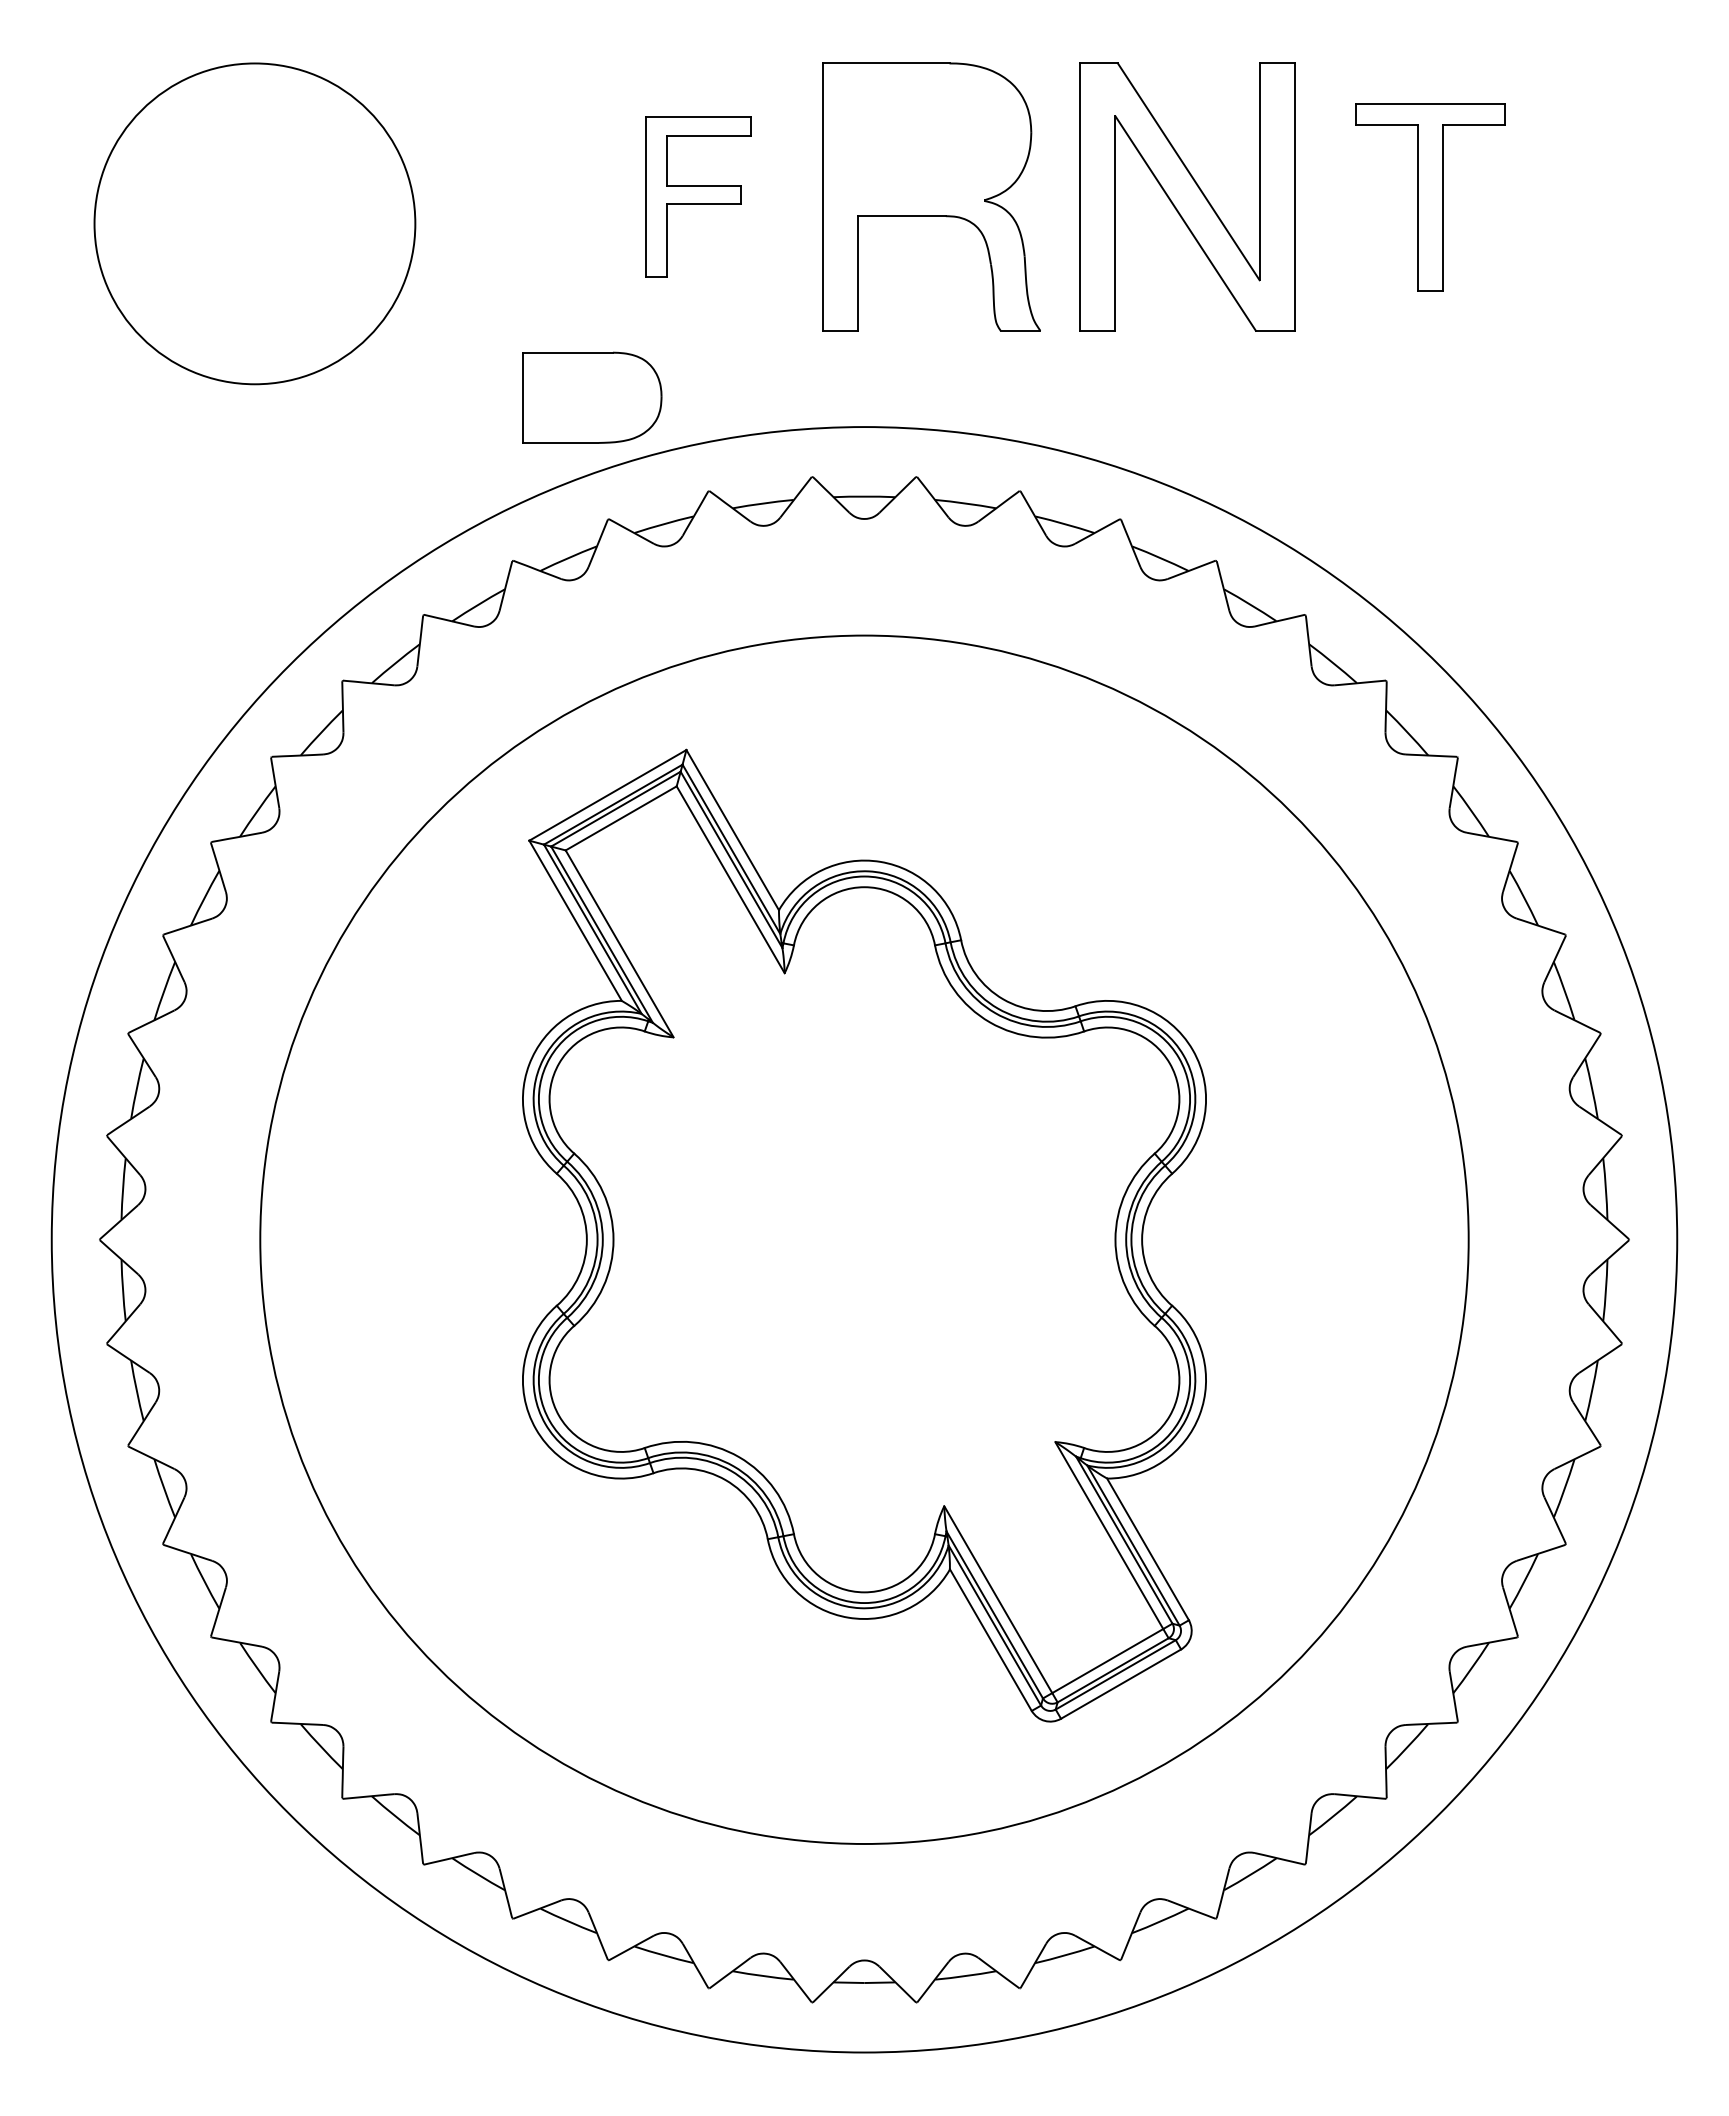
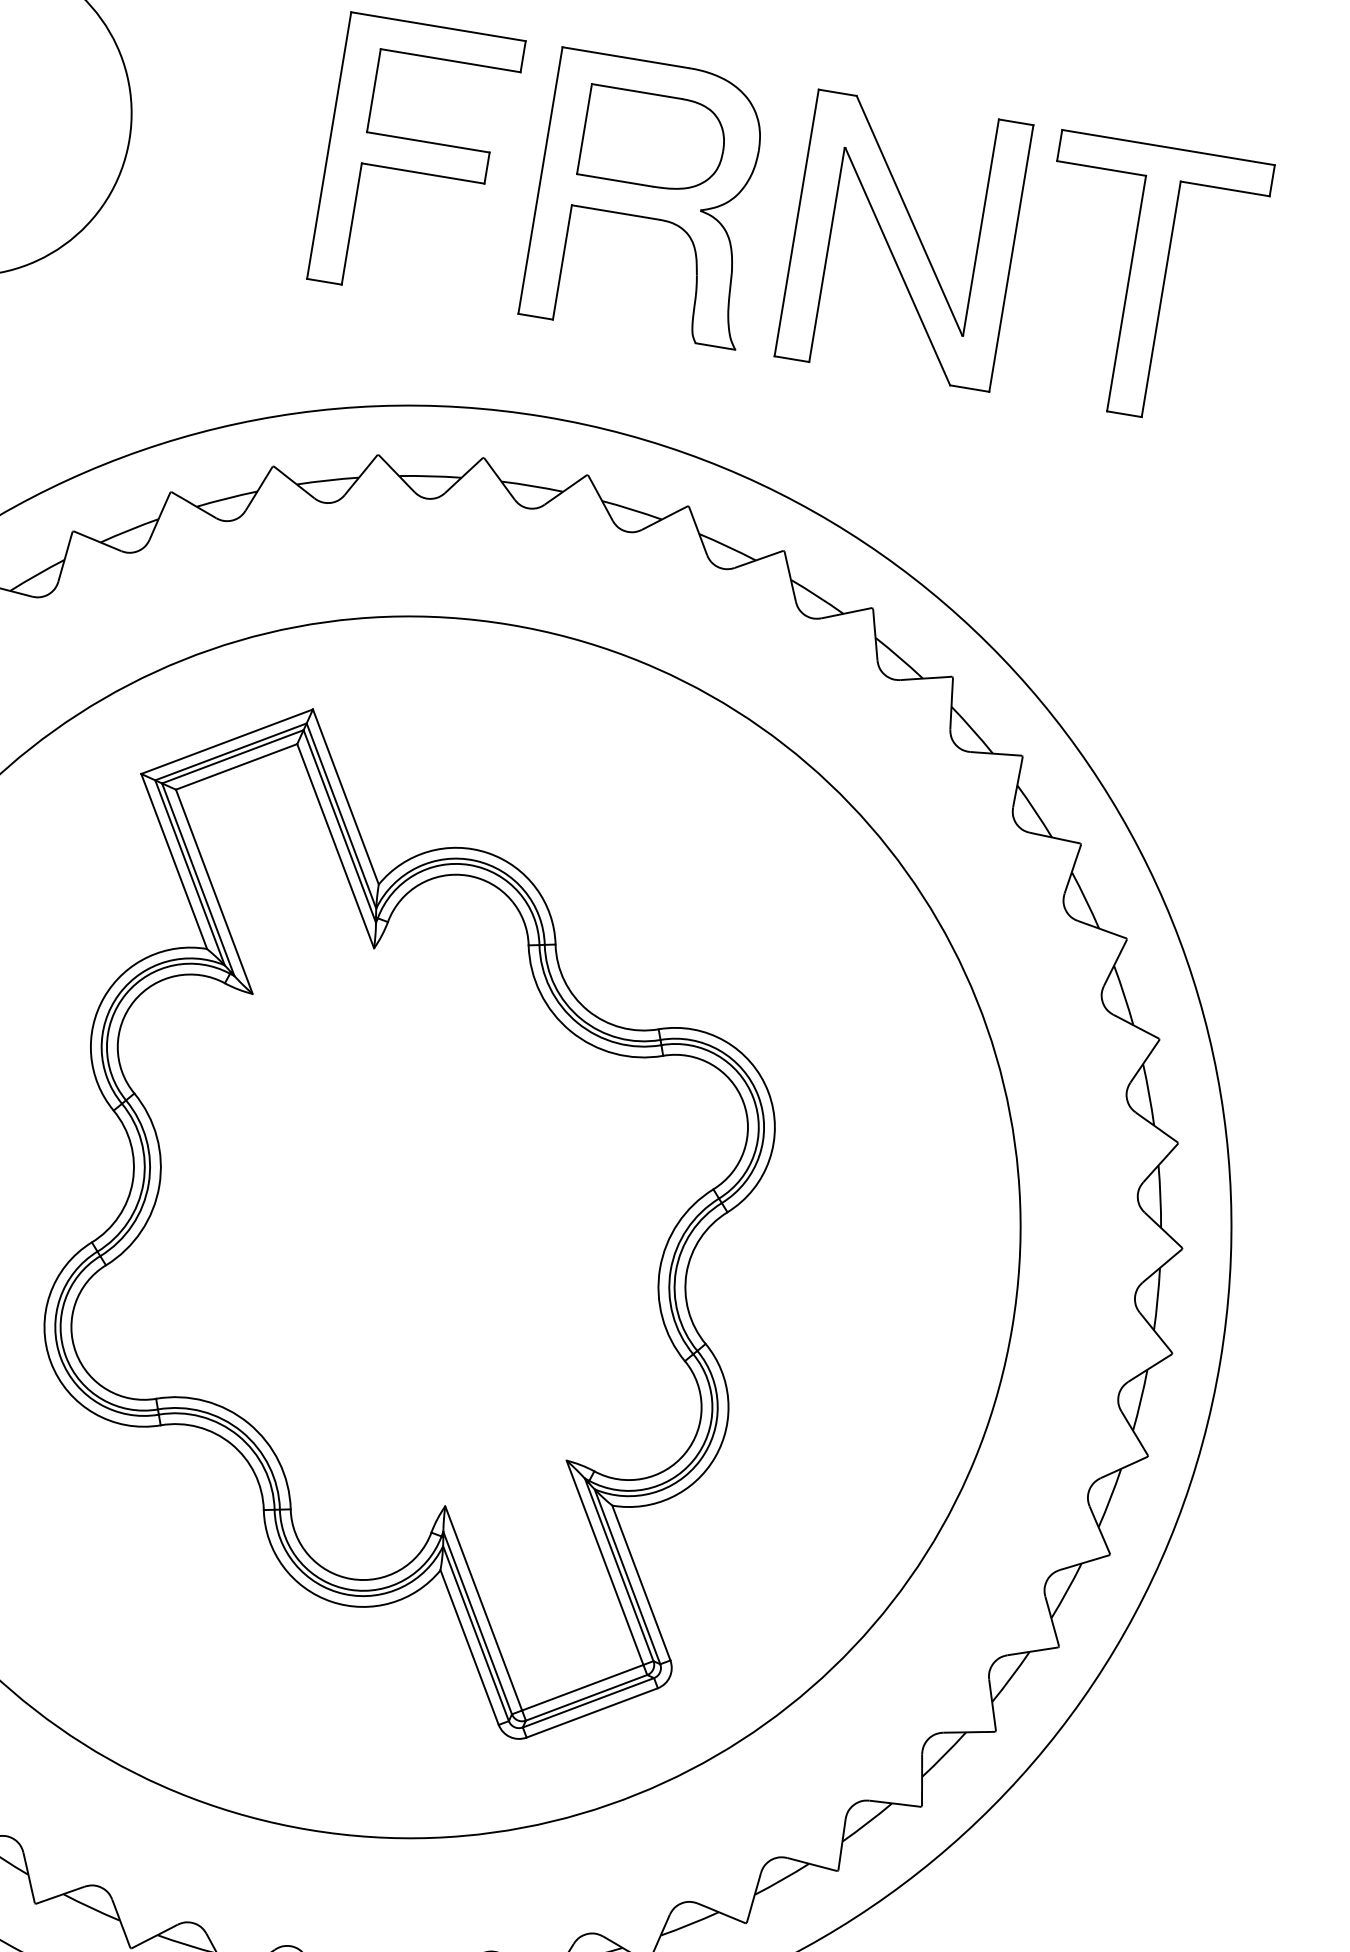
part: (698, 196) -> (416, 159), size x1.67
part: (1430, 196) -> (1146, 280), size x1.43
part: (592, 397) -> (654, 140), moved

